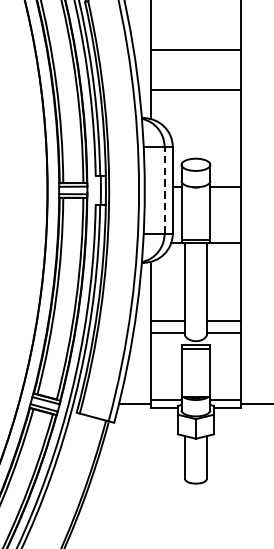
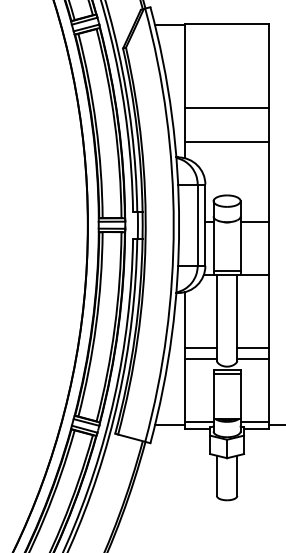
line: (195, 50) -> (226, 107), moved
line: (195, 90) -> (226, 142), moved
line: (164, 190) -> (197, 225), dashed -> solid

